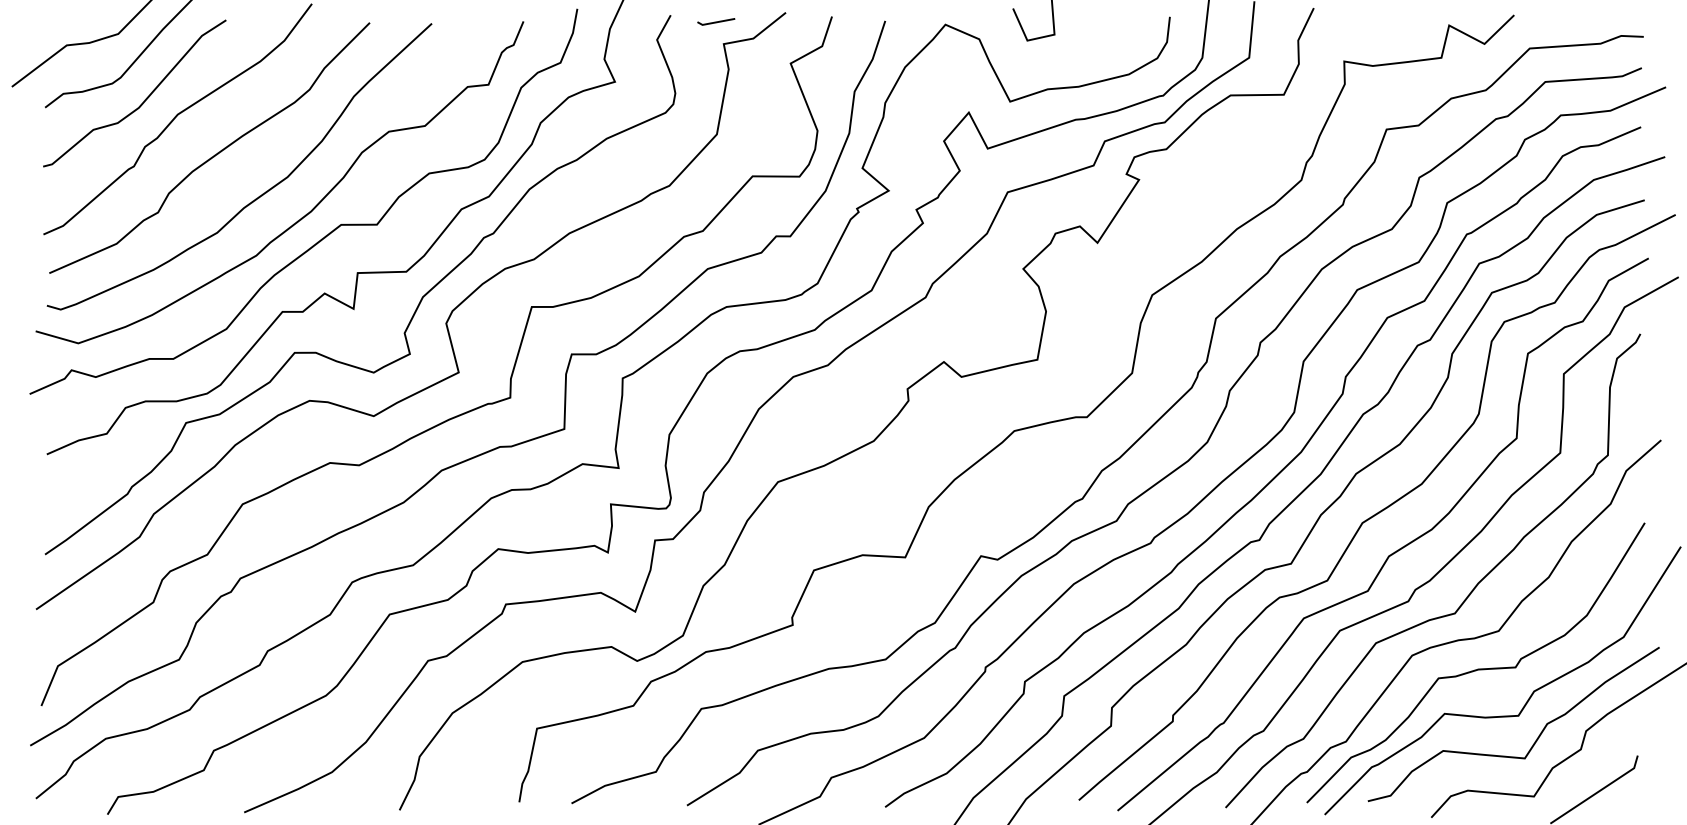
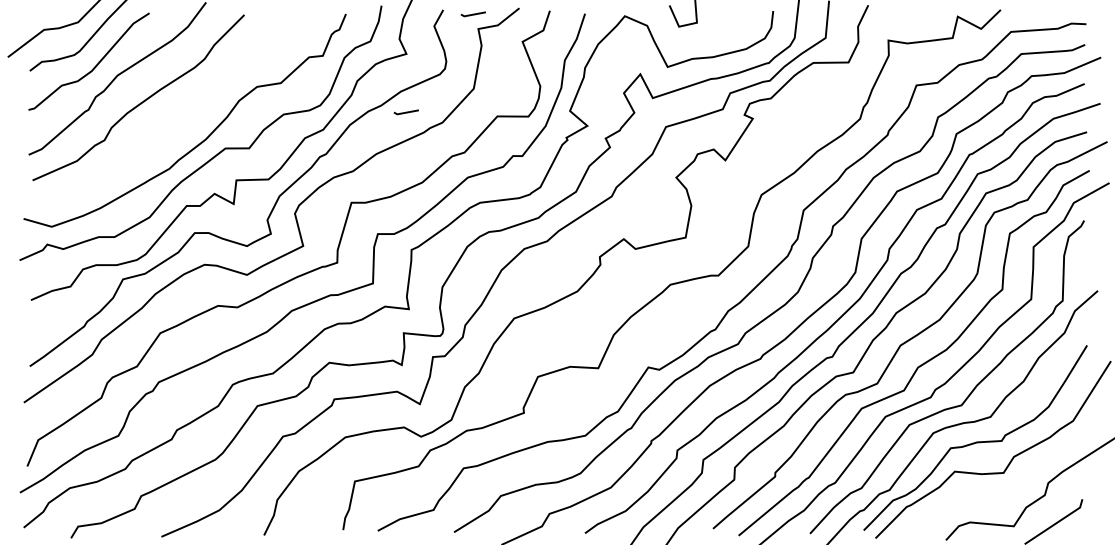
line: (613, 170) -> (405, 112), added
curve: (259, 194) -> (171, 128), removed
curve: (1536, 737) -> (1015, 487), removed

